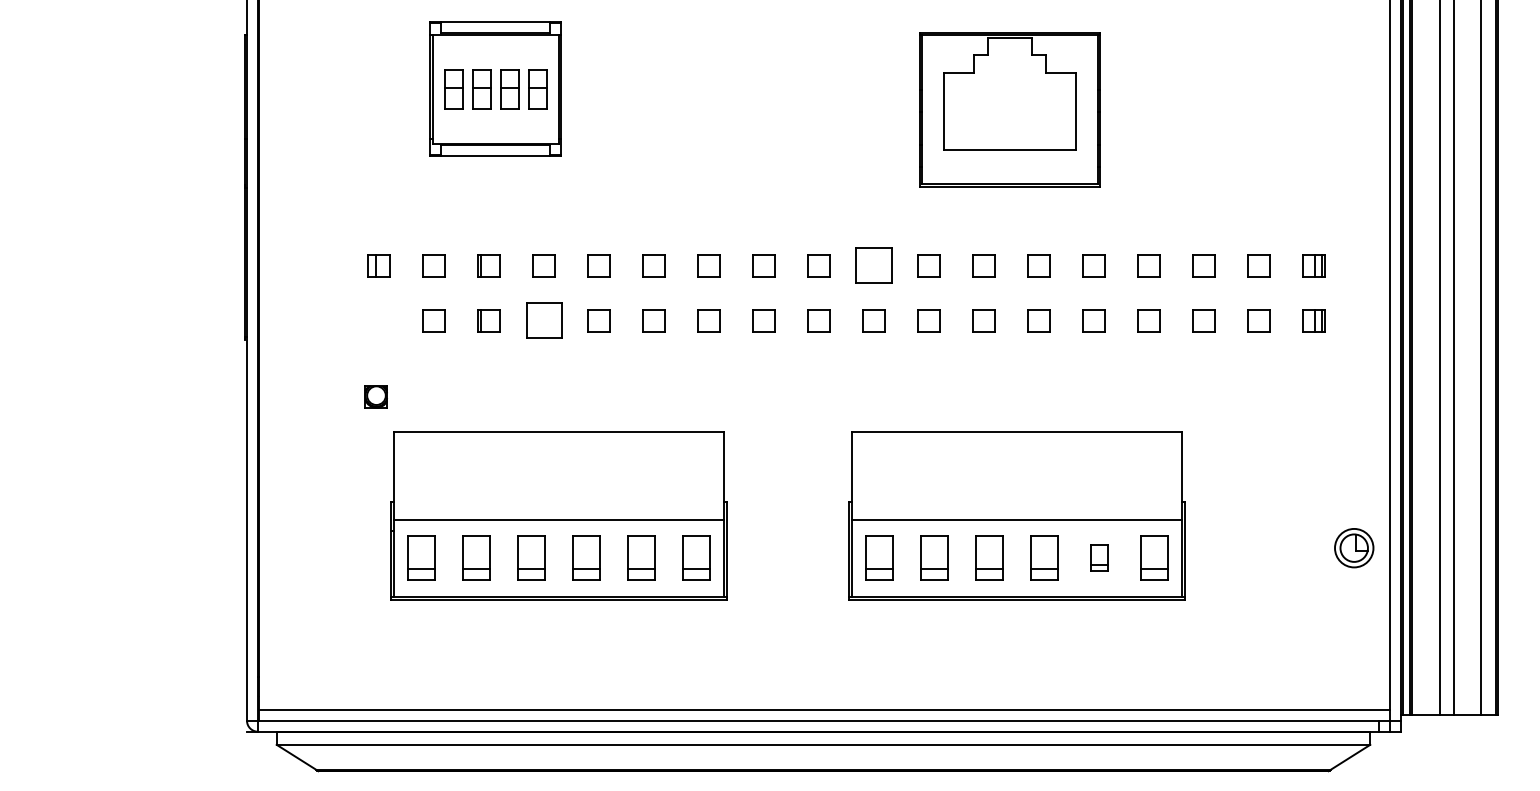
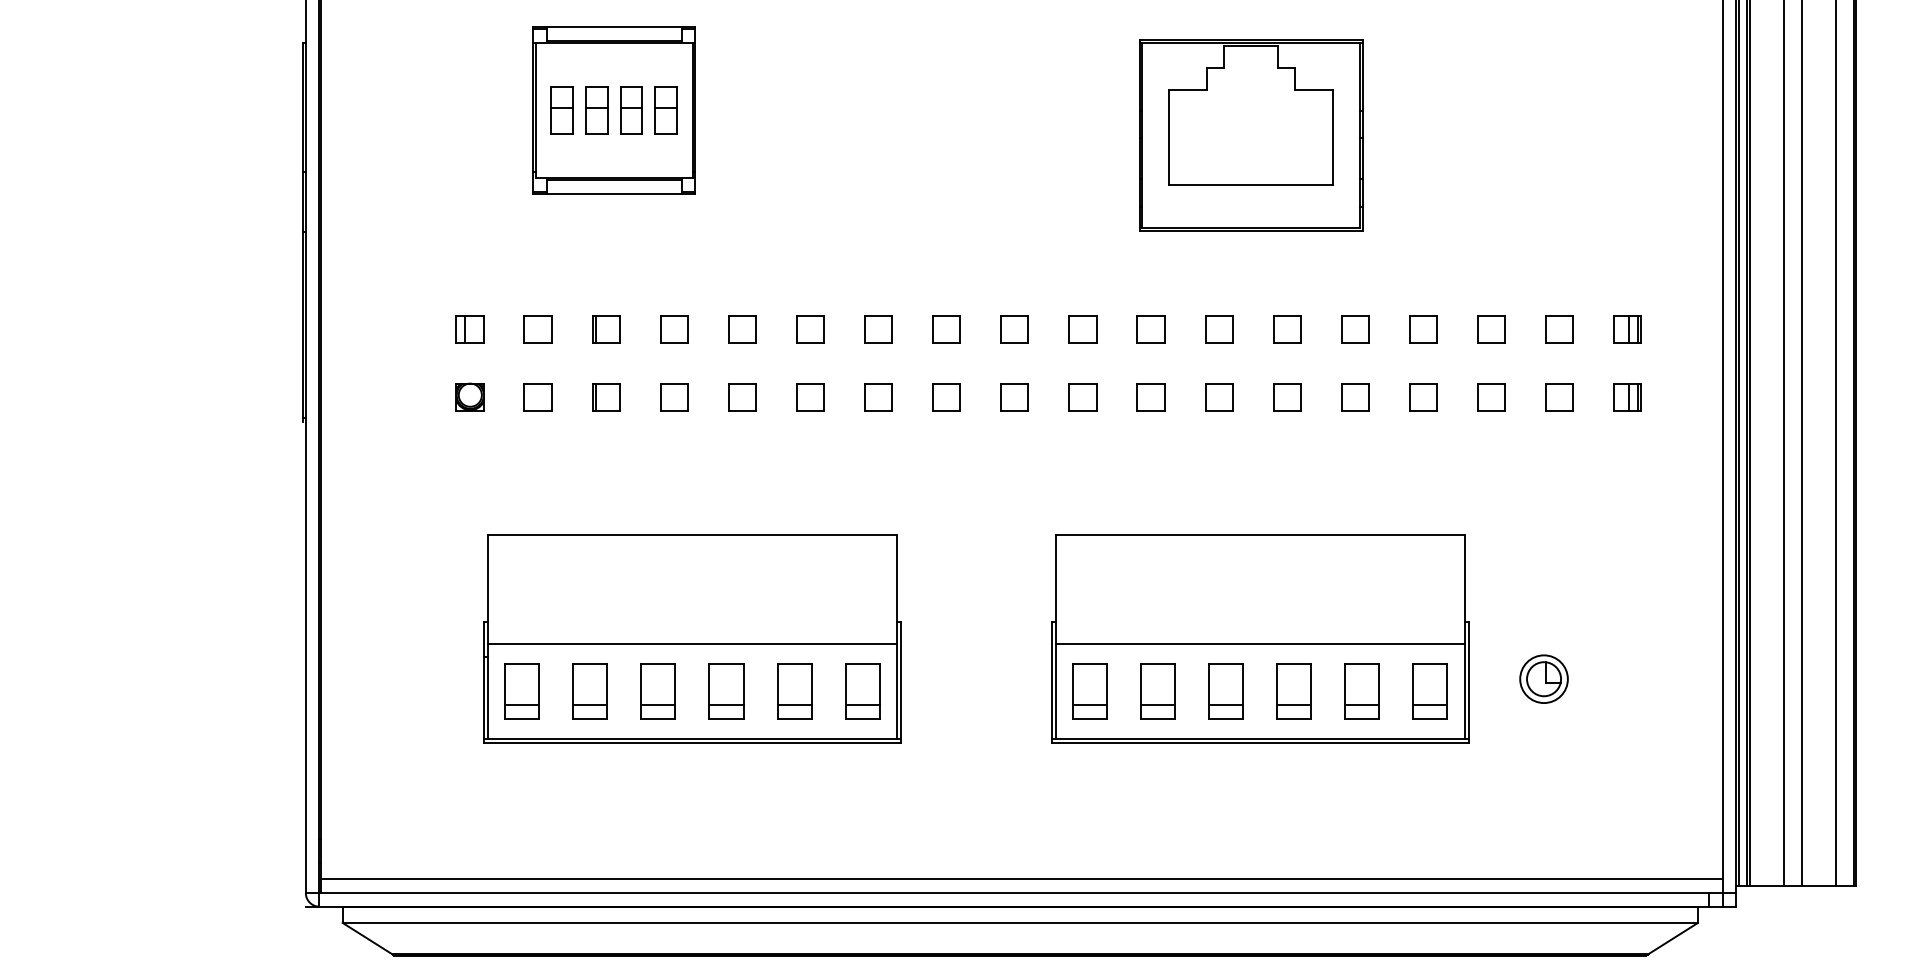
part: (873, 265) -> (1082, 329), size x0.62
part: (544, 320) -> (674, 397), size x0.62
part: (375, 396) -> (469, 396), moved
part: (1353, 547) -> (1543, 678), moved
part: (1098, 558) -> (1361, 691), size x1.67

